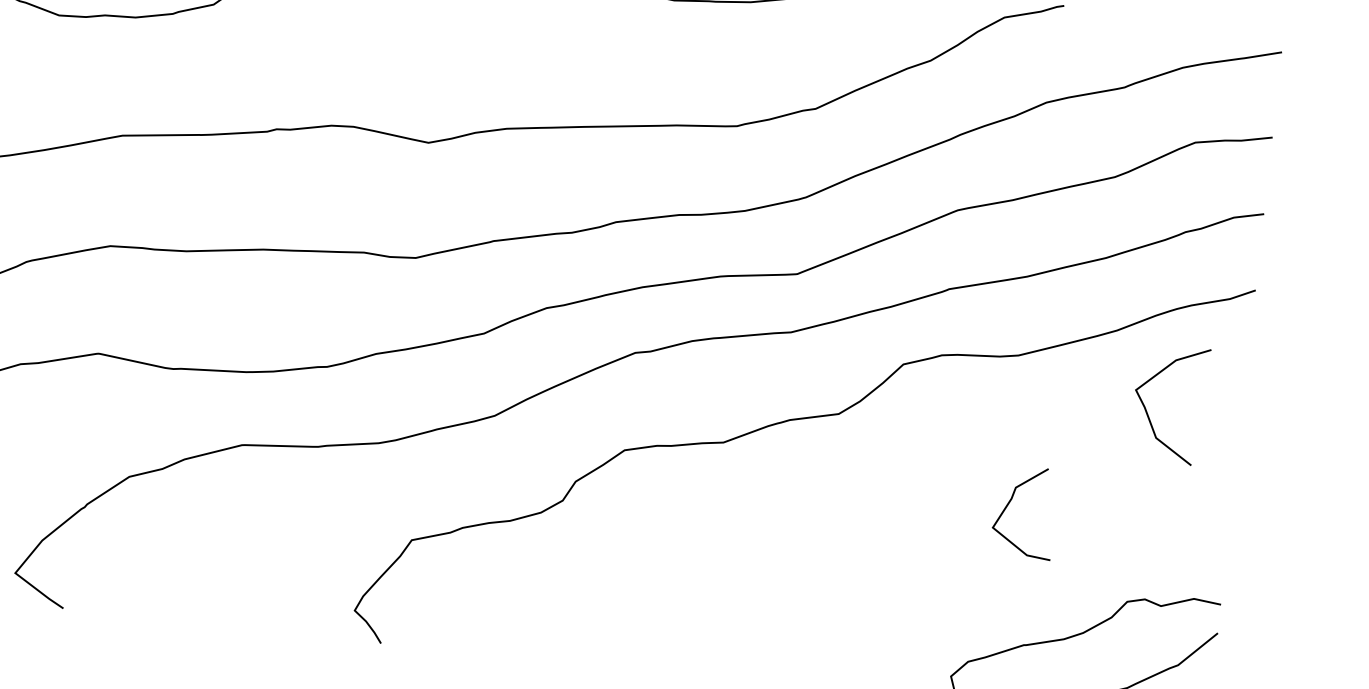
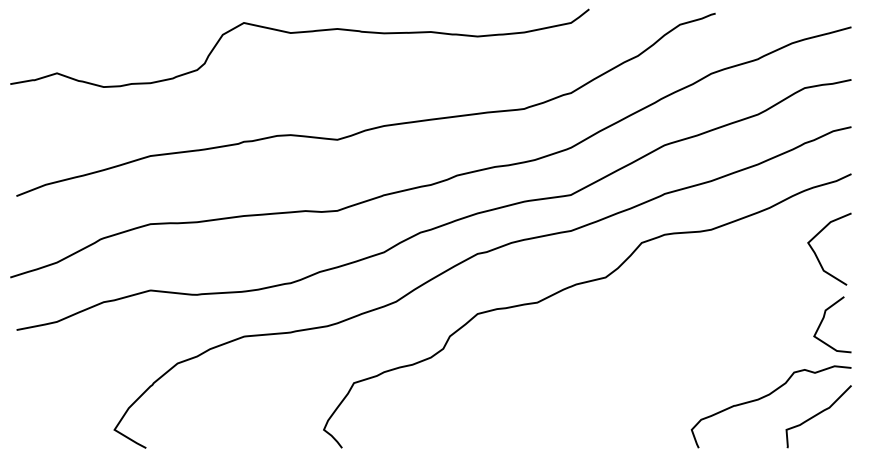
curve: (1148, 412) -> (817, 255), moved
curve: (1010, 503) -> (823, 320), moved

